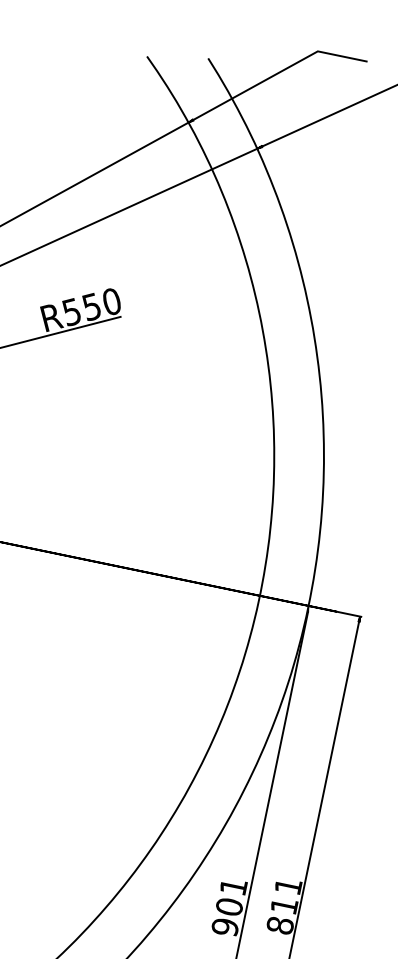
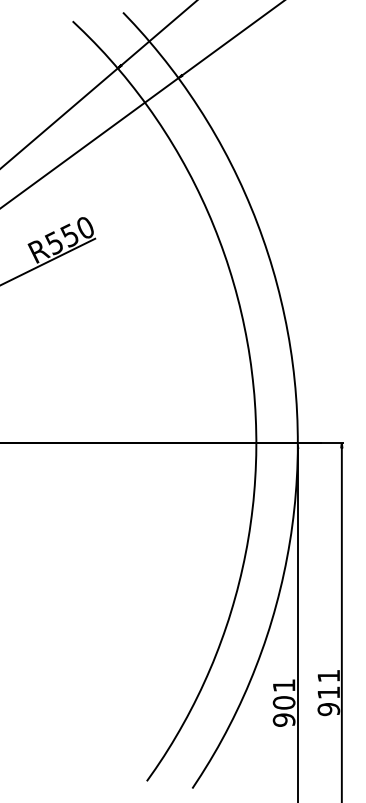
text: (279, 925) -> (328, 709), 811 -> 911

